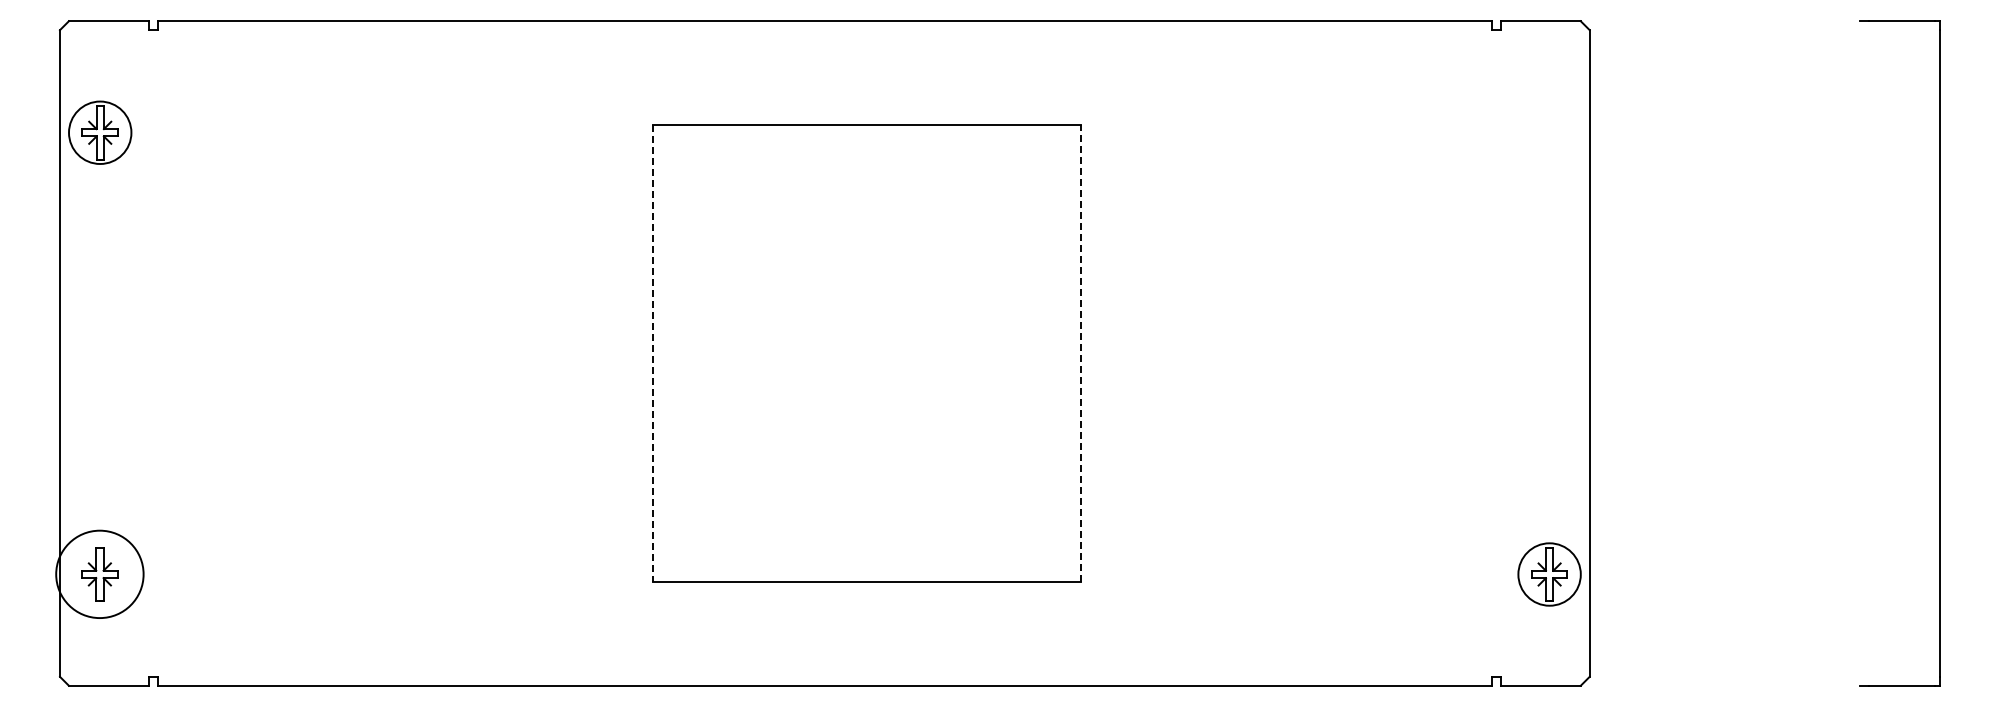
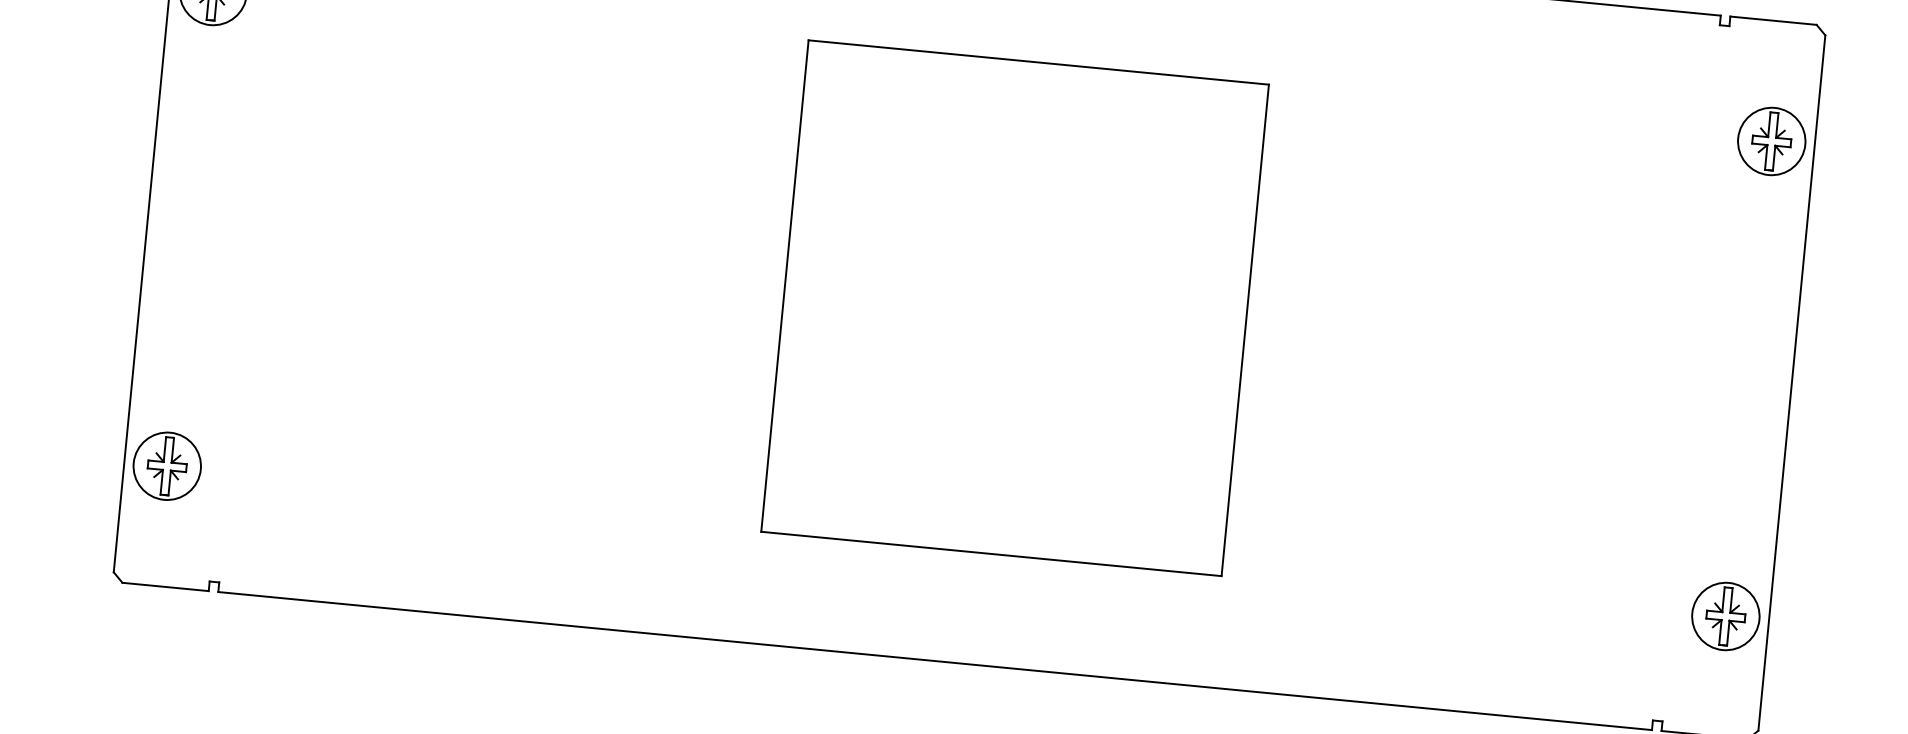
part: (1549, 132) -> (1771, 141), added
line: (653, 353) -> (785, 286), dashed -> solid
line: (1081, 353) -> (1245, 330), dashed -> solid
circle: (99, 574) -> (166, 466), size x0.71

